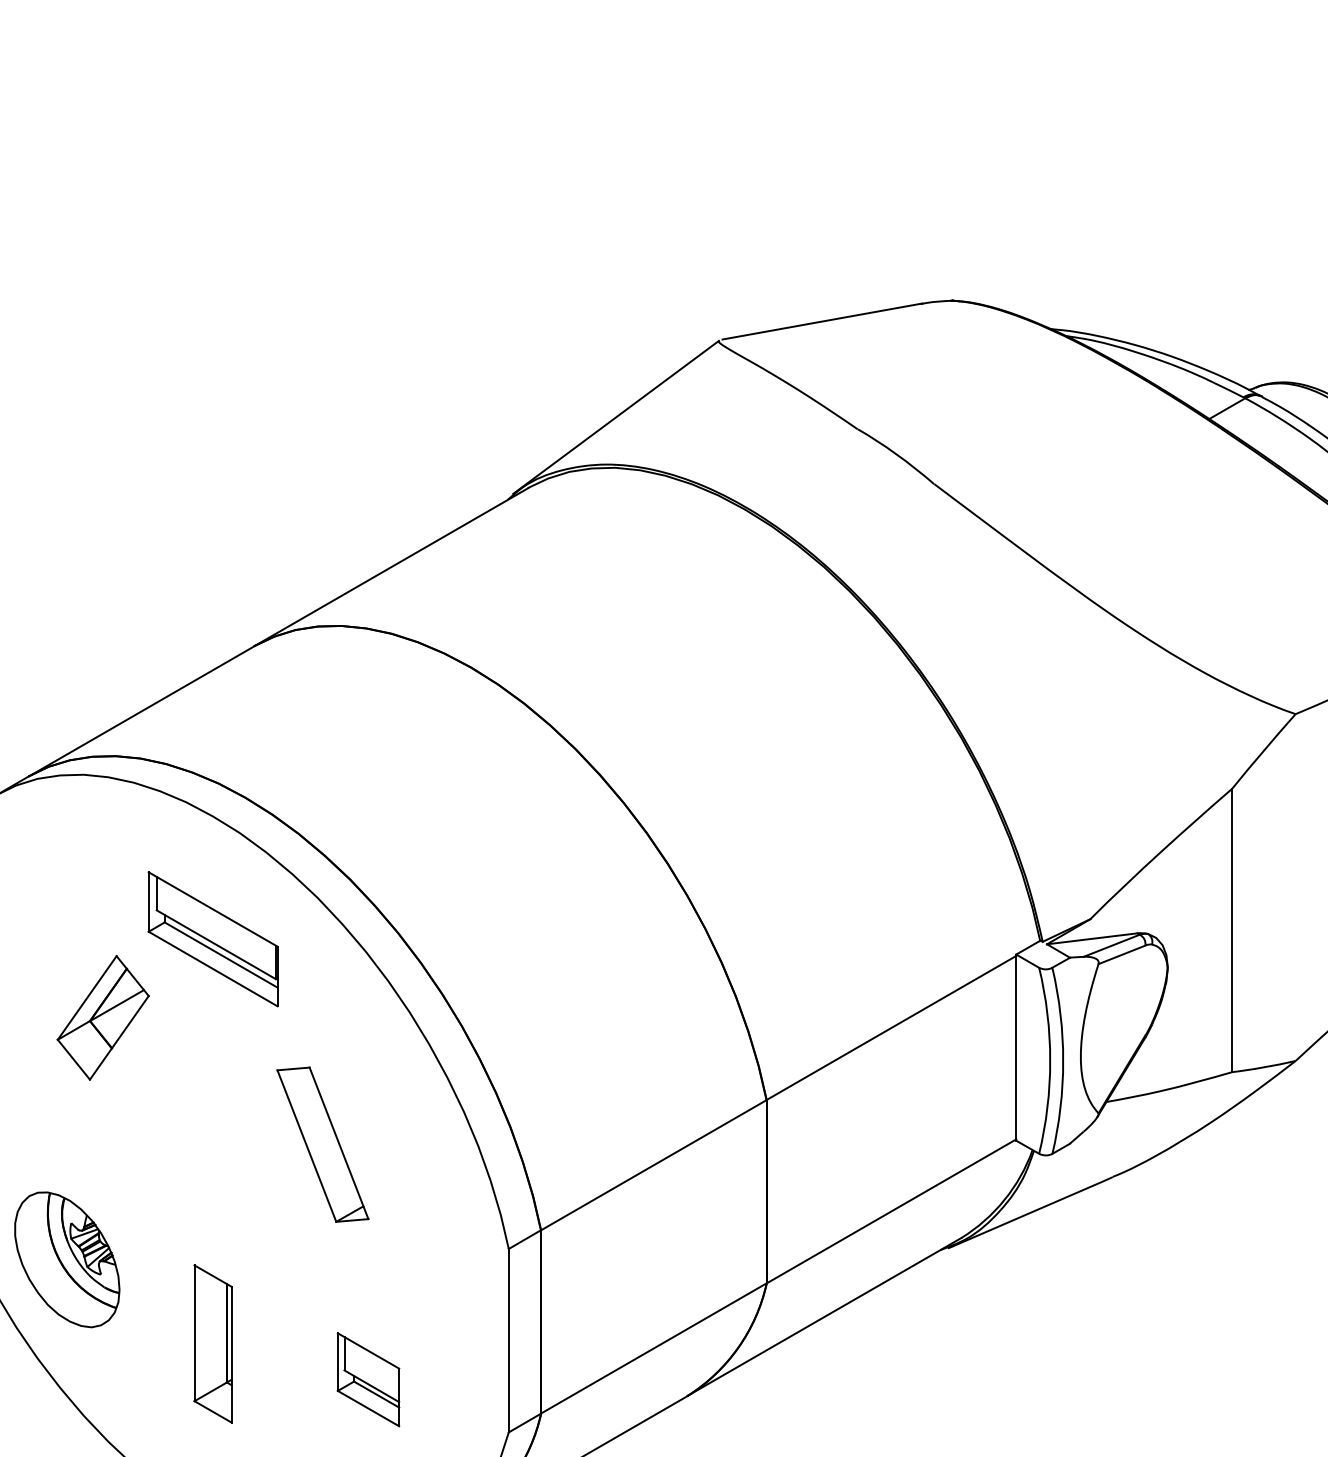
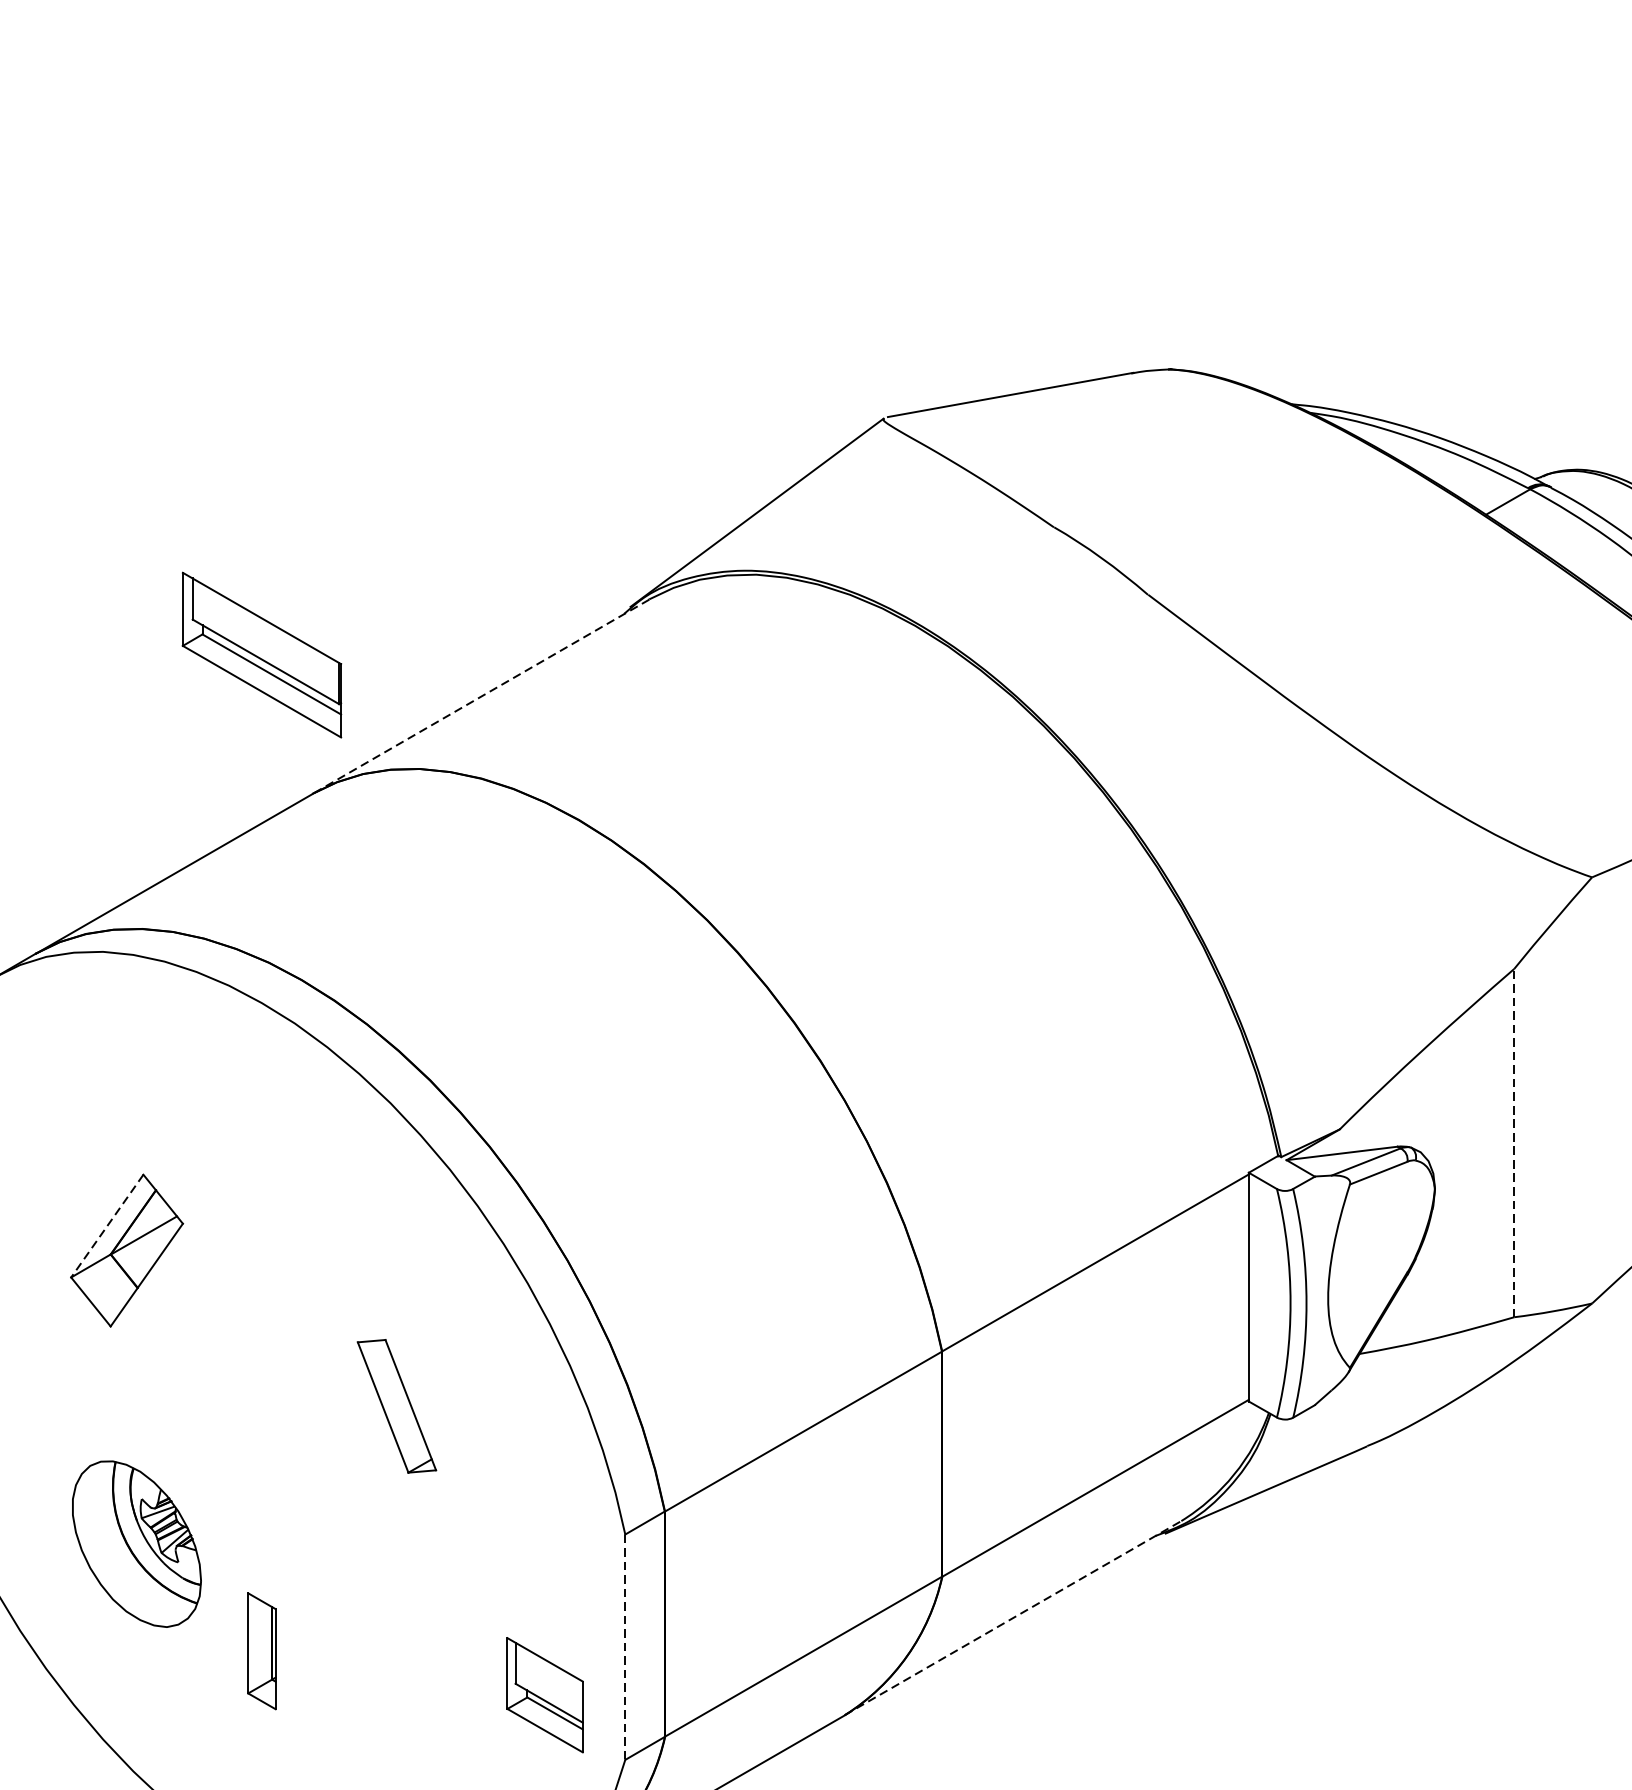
line: (391, 567) -> (481, 697), solid -> dashed
line: (1232, 930) -> (1514, 1143), solid -> dashed
part: (212, 939) -> (261, 655), moved
line: (86, 998) -> (106, 1226), solid -> dashed
part: (322, 1144) -> (396, 1406), size x0.7
part: (67, 1259) -> (137, 1543), moved
line: (824, 1316) -> (1013, 1617), solid -> dashed
line: (508, 1340) -> (624, 1646), solid -> dashed
part: (212, 1343) -> (261, 1650), size x0.6
part: (368, 1379) -> (545, 1694), moved

